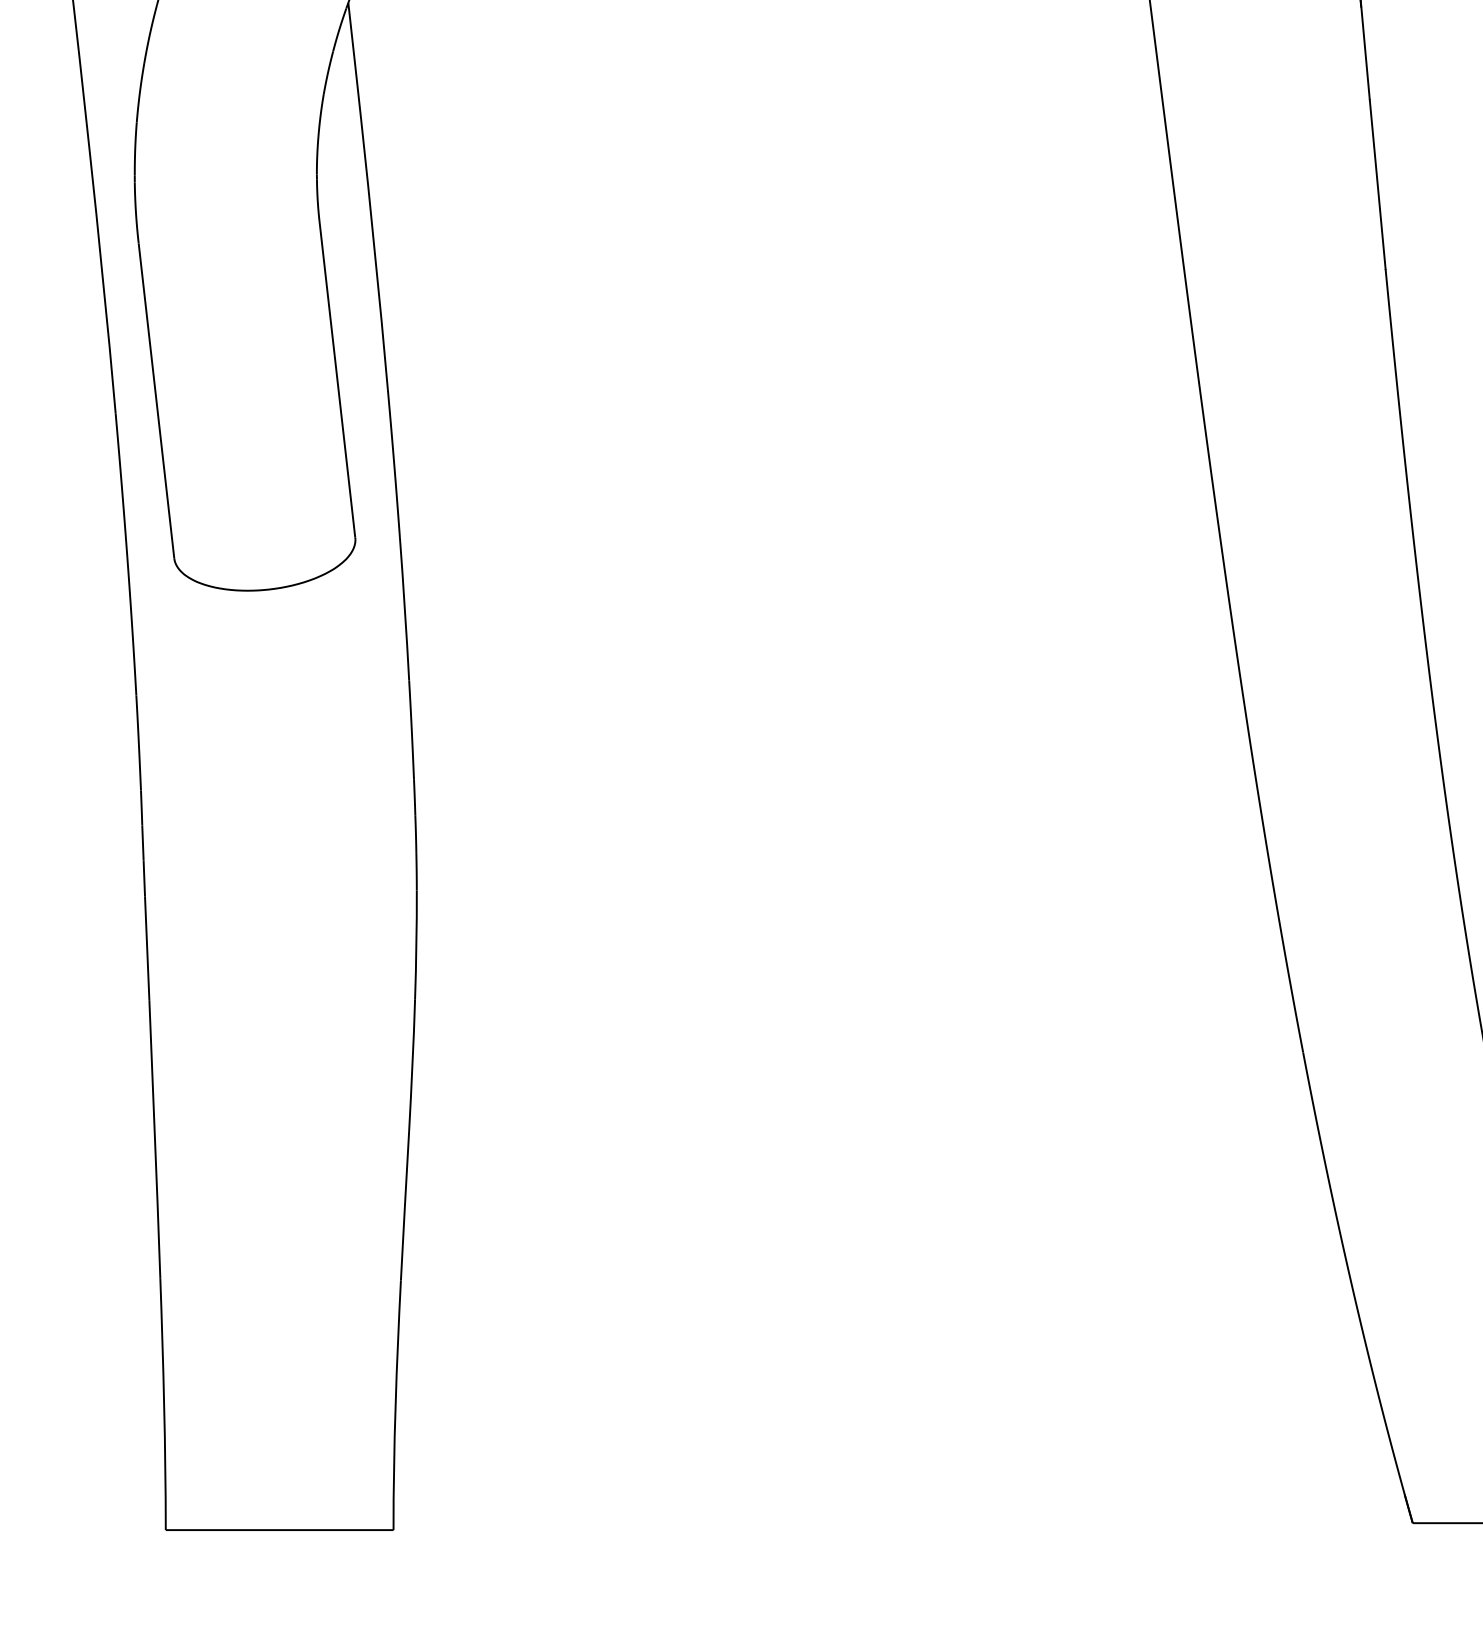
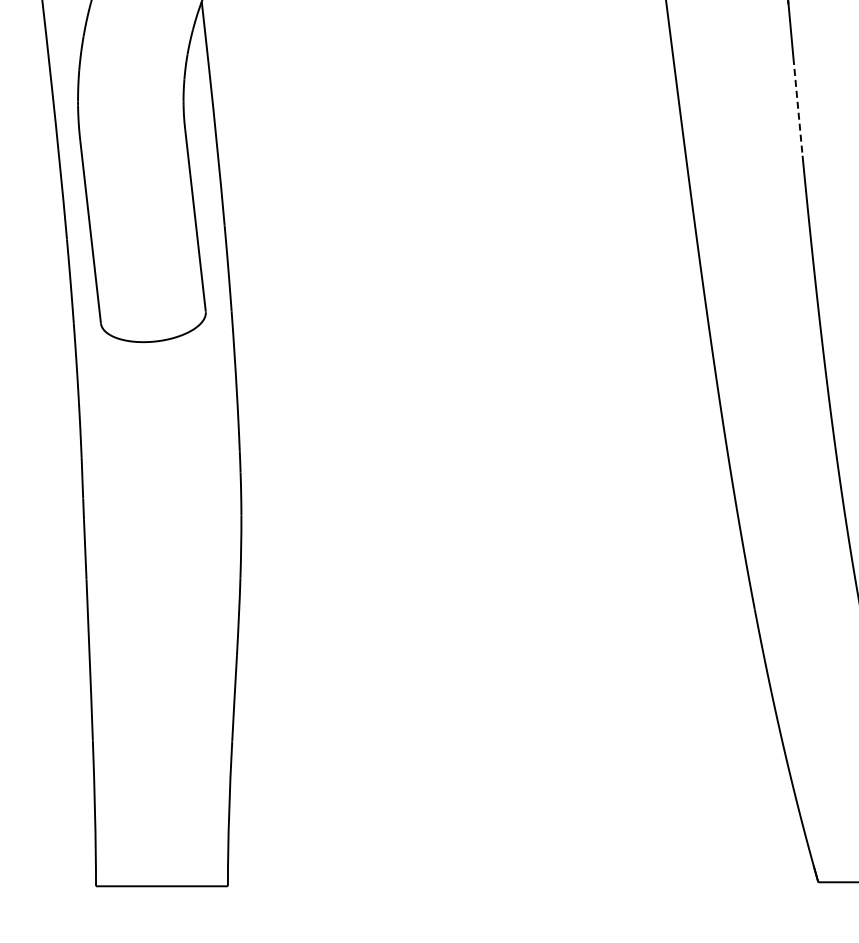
line: (1378, 185) -> (798, 107), solid -> dashed

